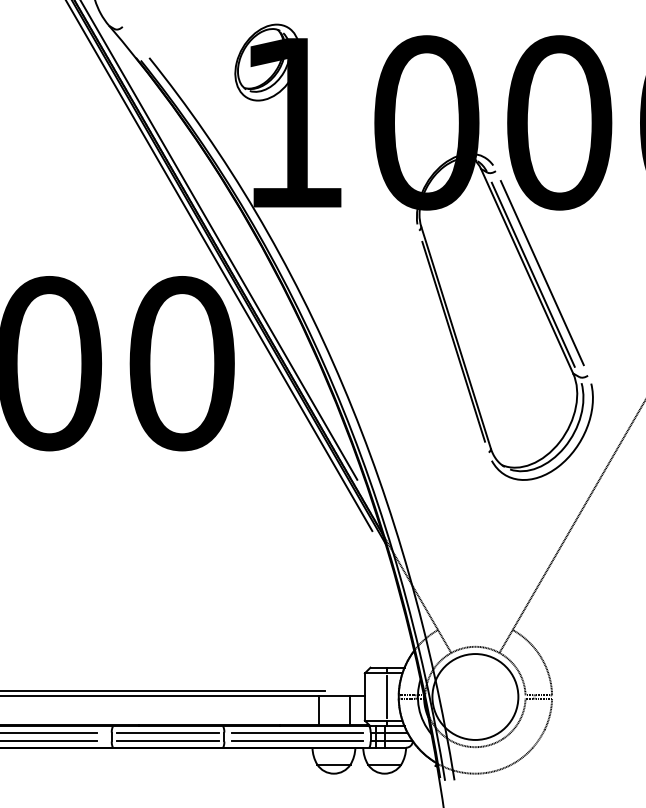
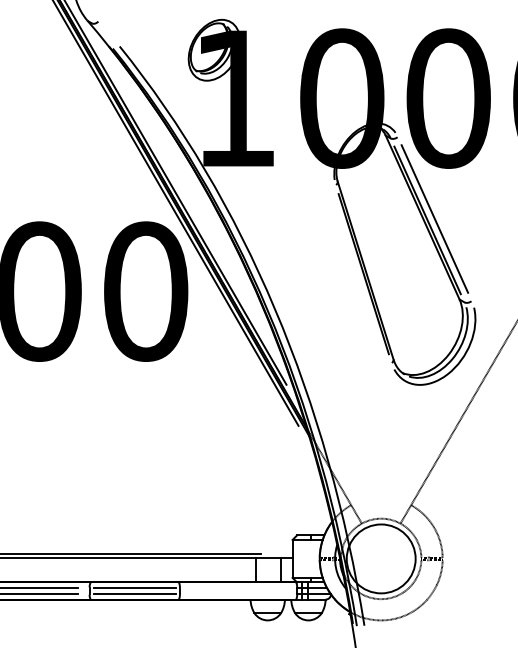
line: (387, 696) -> (310, 558), removed
line: (297, 733) -> (238, 588), removed
line: (297, 740) -> (238, 593), removed

